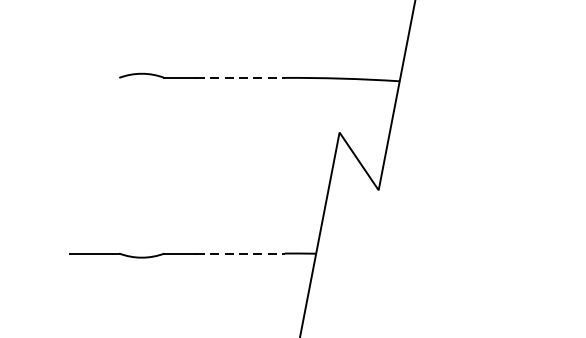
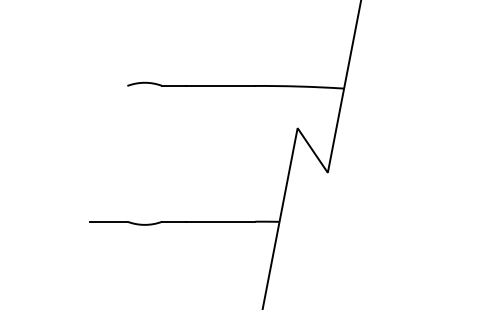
line: (241, 77) -> (221, 85), dashed -> solid
line: (241, 253) -> (221, 221), dashed -> solid

